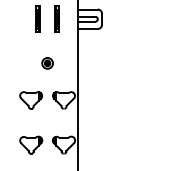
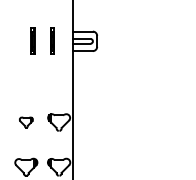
part: (47, 63) -> (42, 85), removed
part: (31, 100) -> (26, 122), size x0.6

